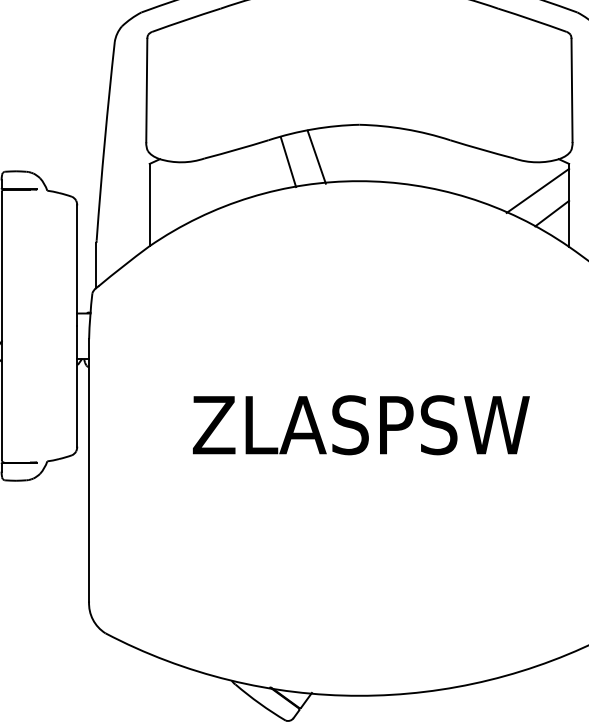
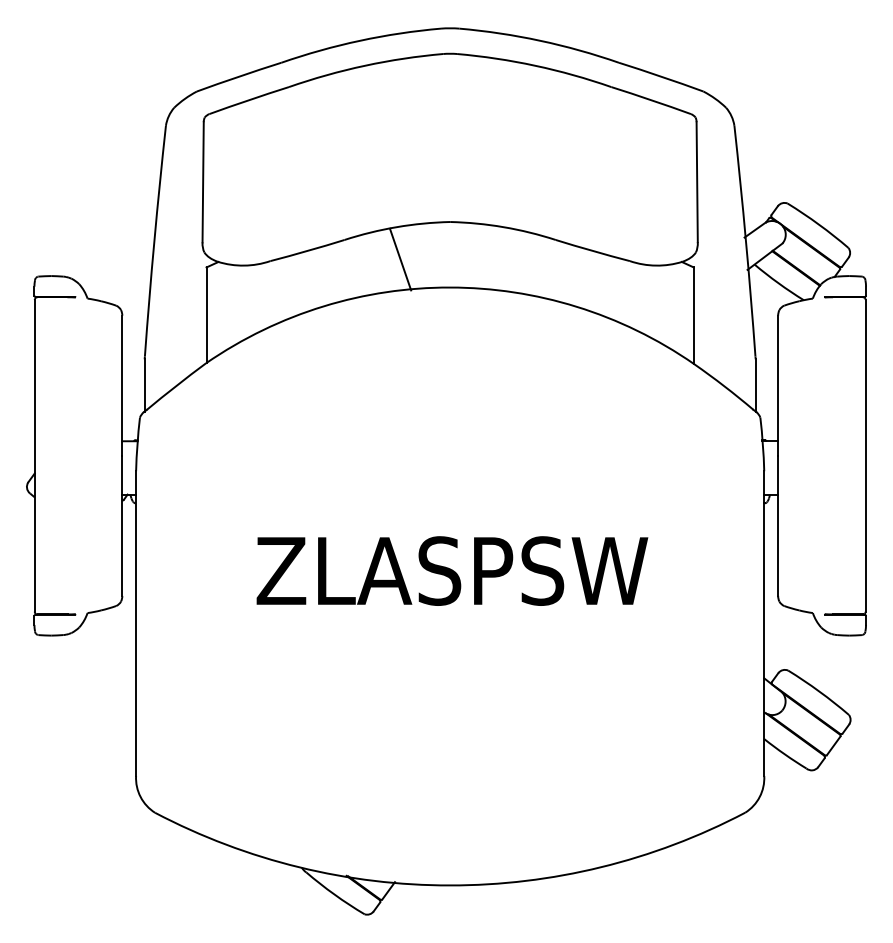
line: (288, 162) -> (367, 265), removed
line: (537, 190) -> (657, 298), removed
line: (551, 213) -> (673, 325), removed

